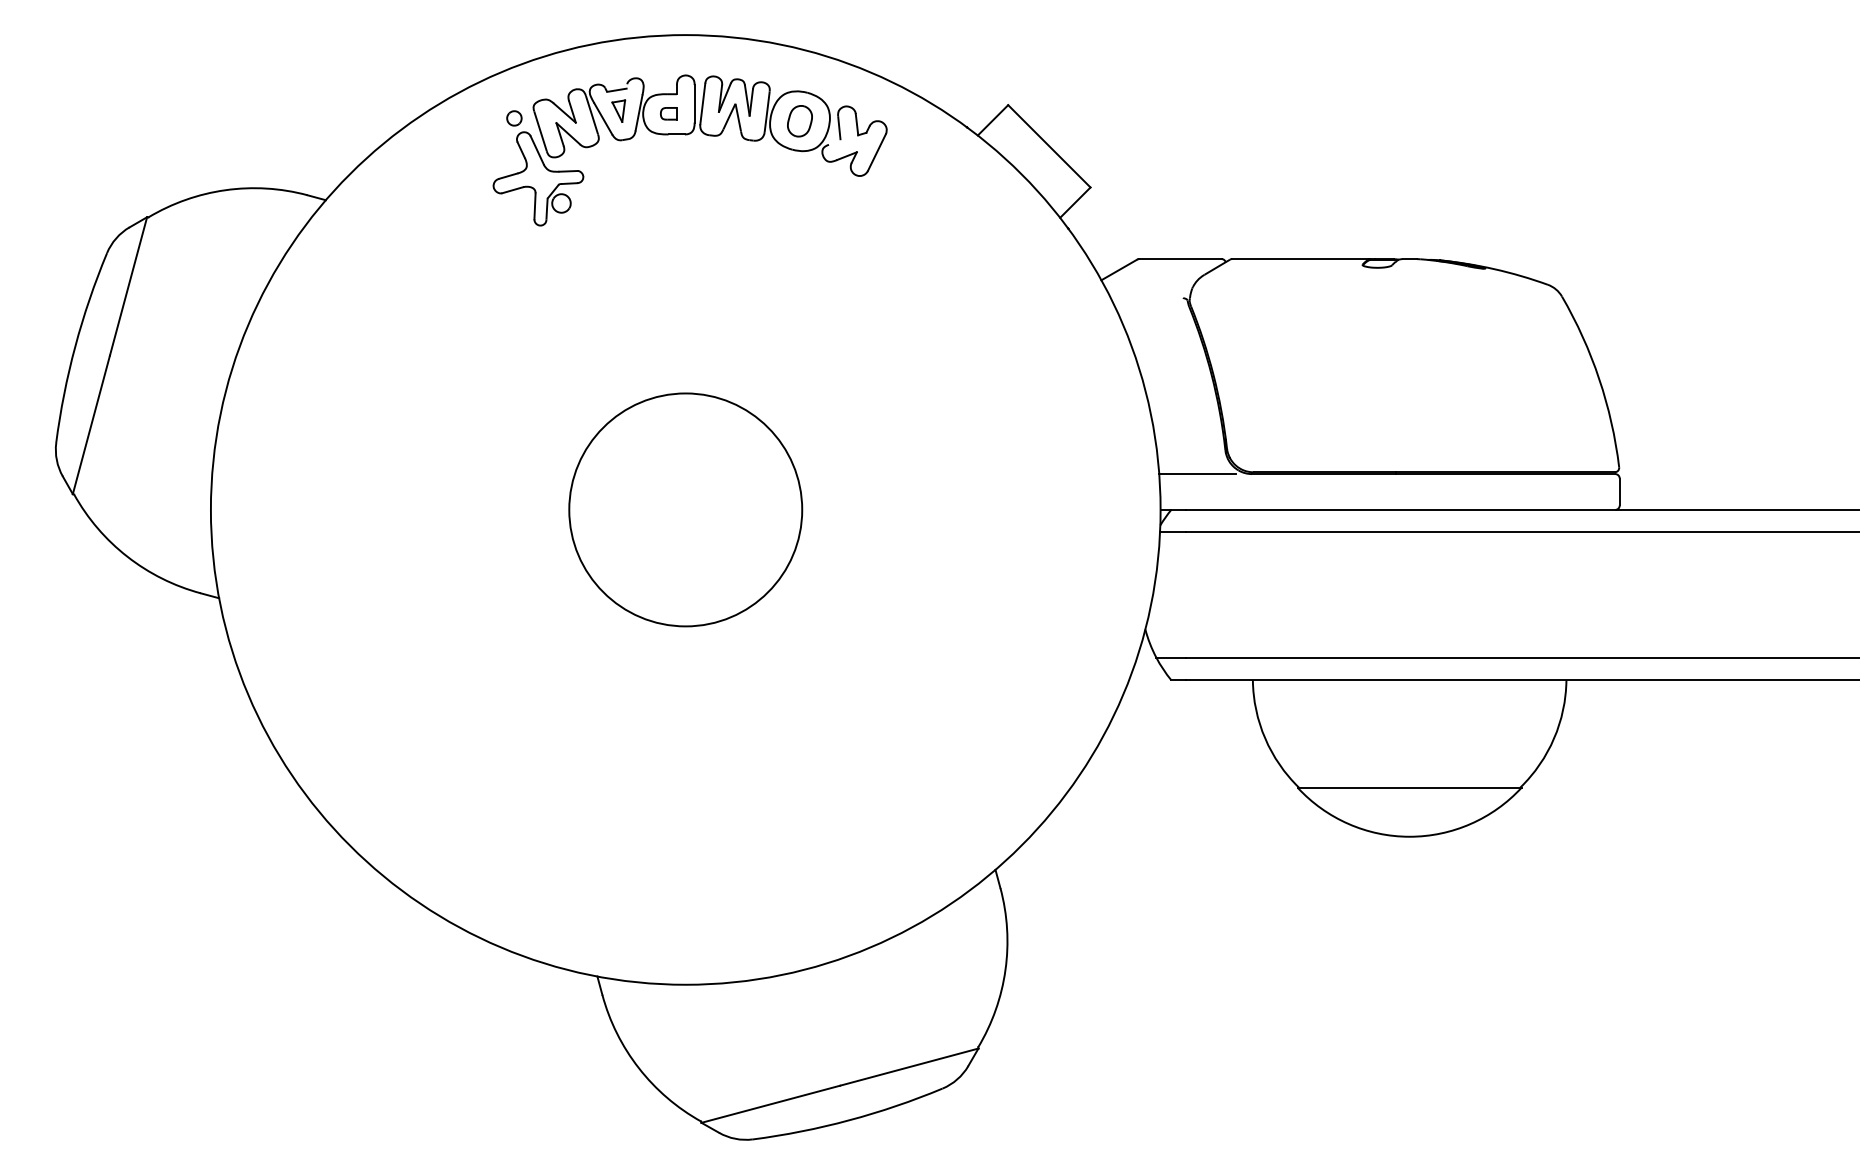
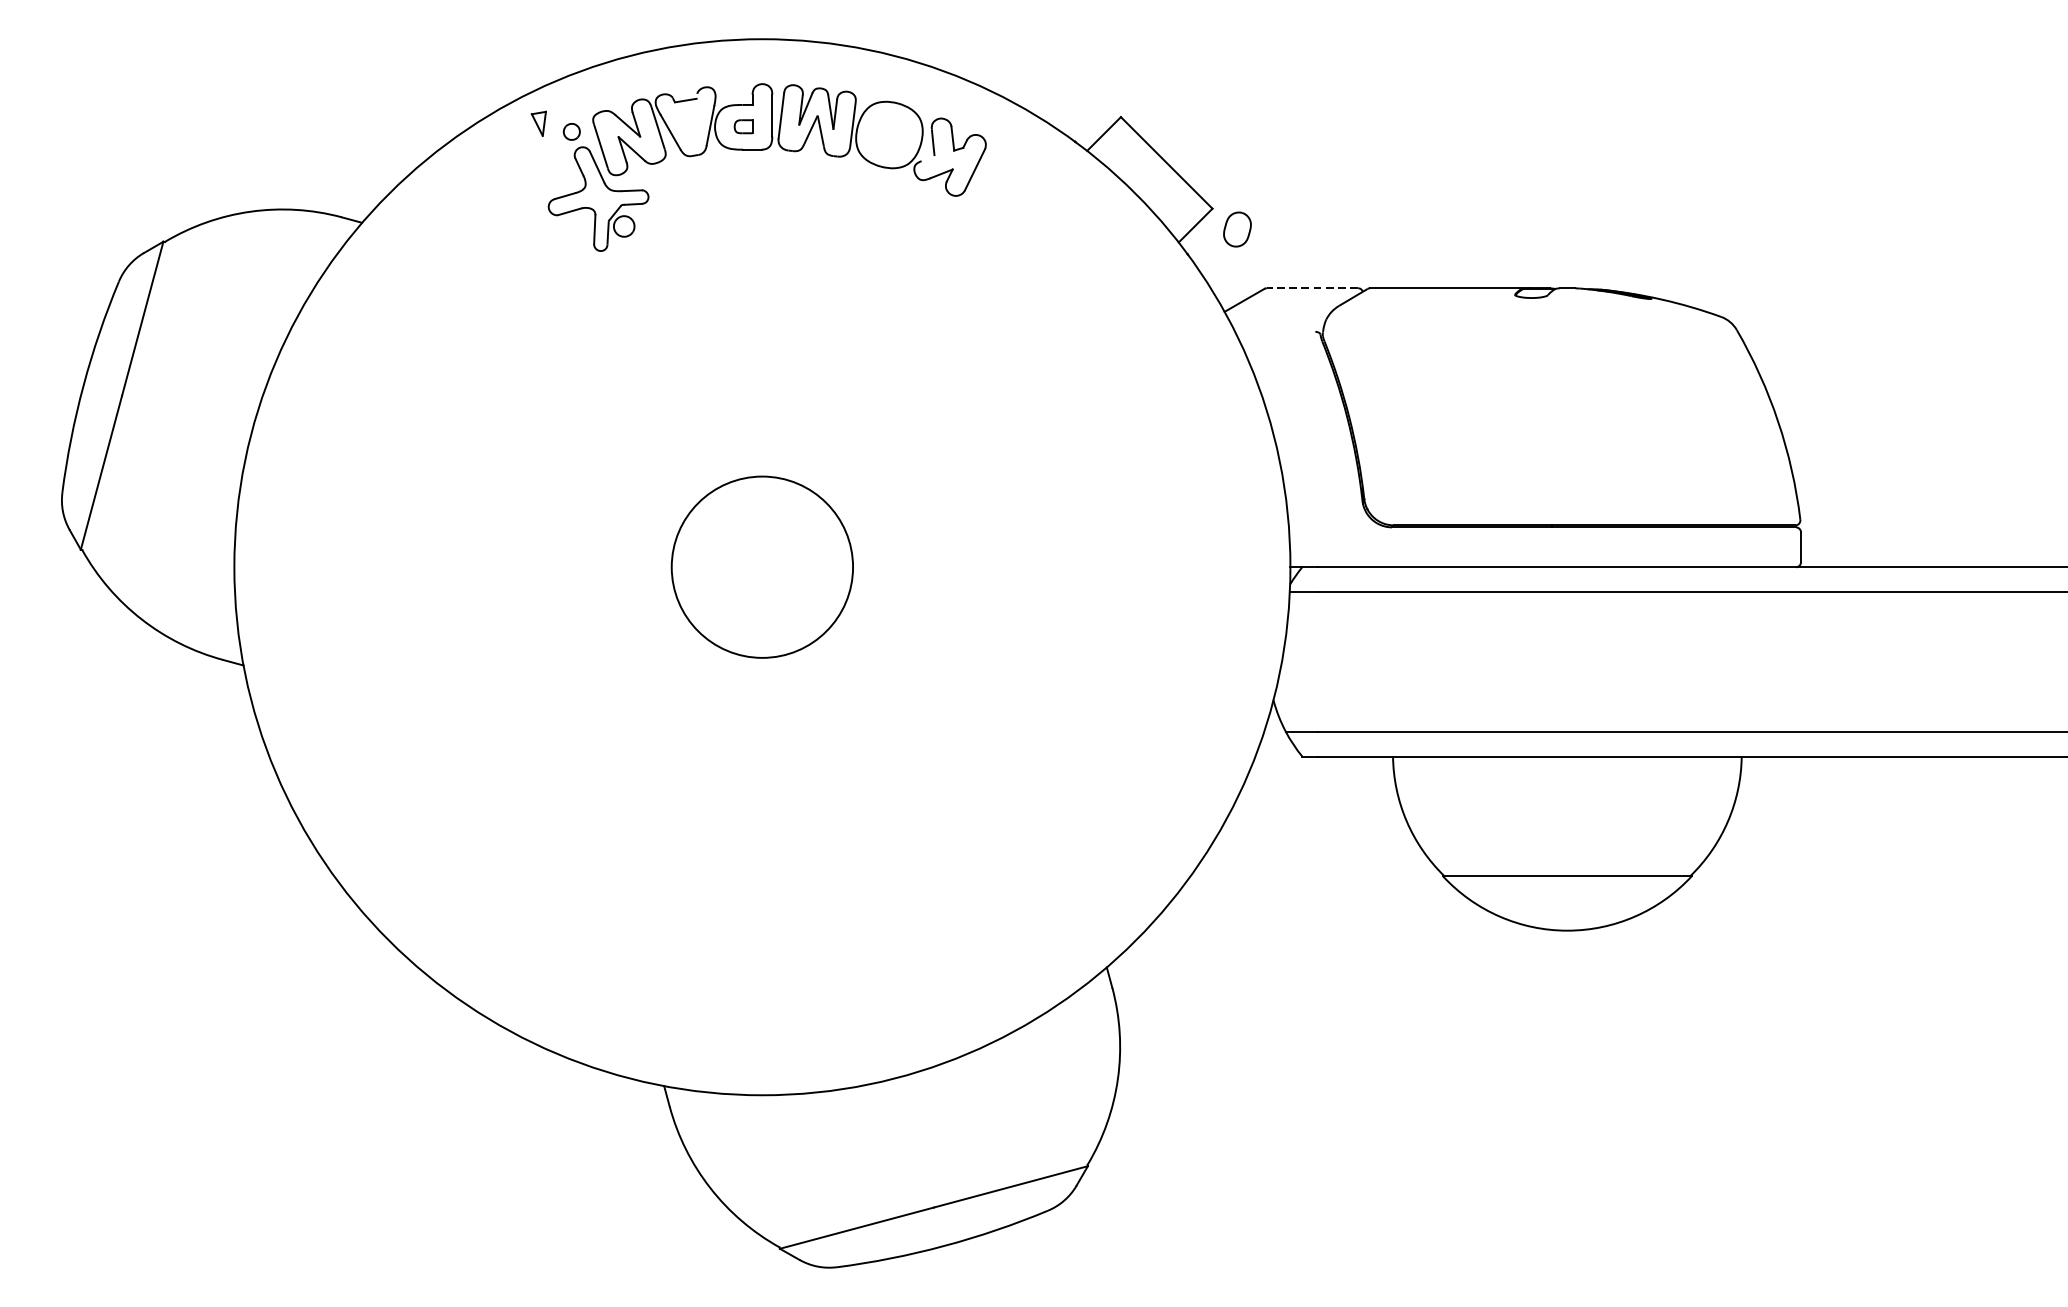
part: (618, 110) -> (538, 123), moved
part: (799, 121) -> (1236, 229), moved
line: (1179, 259) -> (1311, 288), solid -> dashed
line: (1197, 474) -> (1331, 527), removed
circle: (685, 509) -> (762, 566), size x0.7

